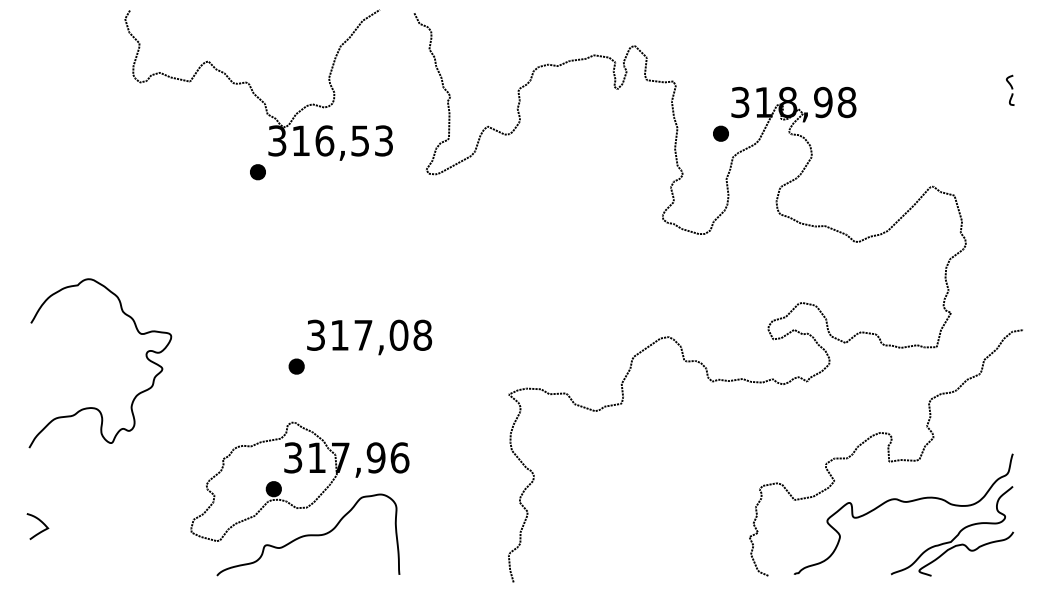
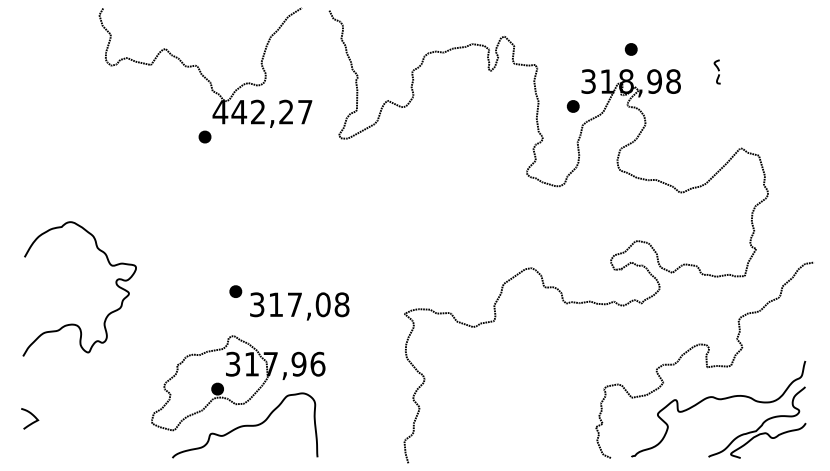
part: (792, 62) -> (630, 49), added
part: (1009, 89) -> (716, 71), moved
text: (330, 140) -> (262, 111), 316,53 -> 442,27
text: (369, 337) -> (299, 306), moved

